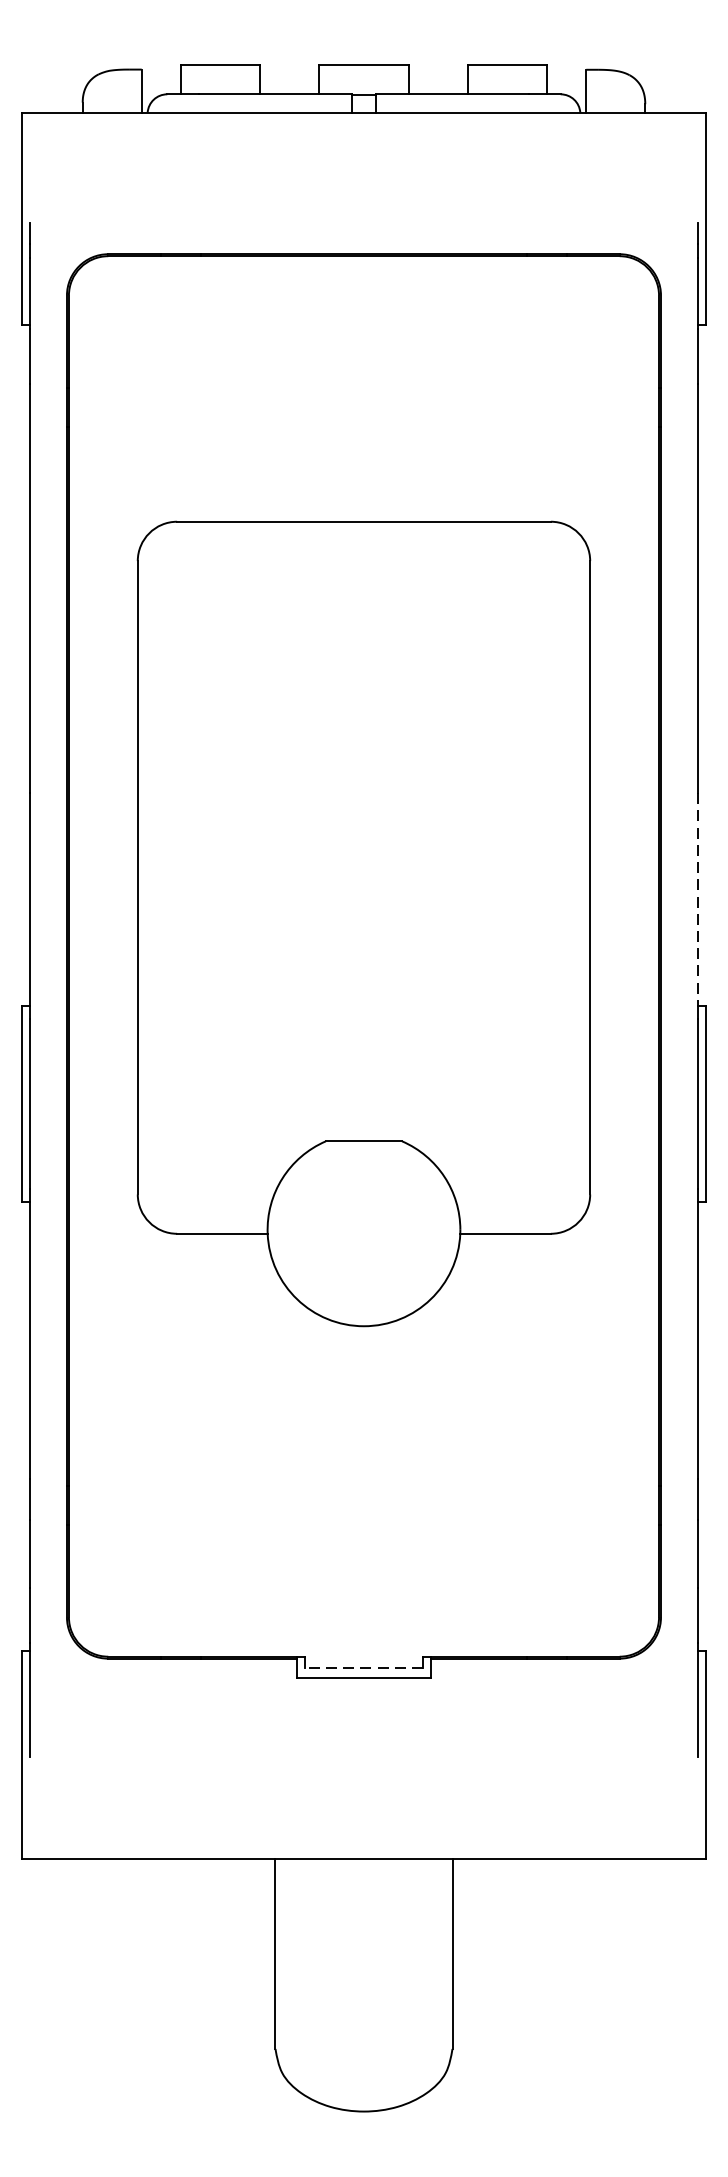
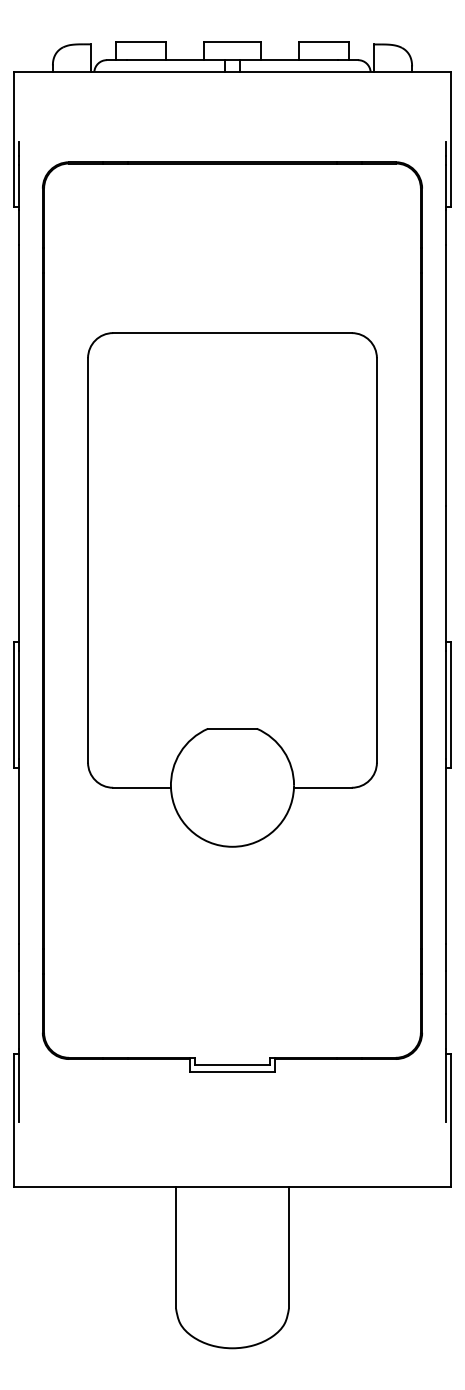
line: (699, 899) -> (446, 574), dashed -> solid
line: (364, 1668) -> (232, 1065), dashed -> solid

